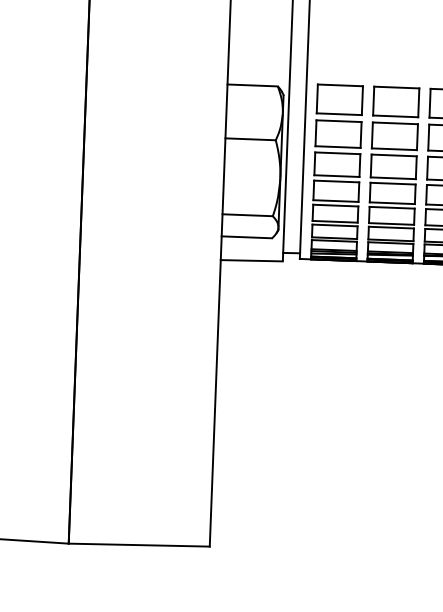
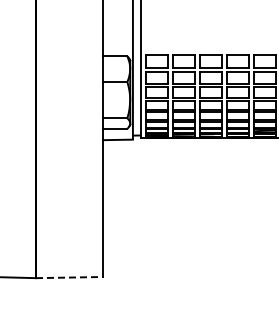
line: (138, 544) -> (69, 277), solid -> dashed

